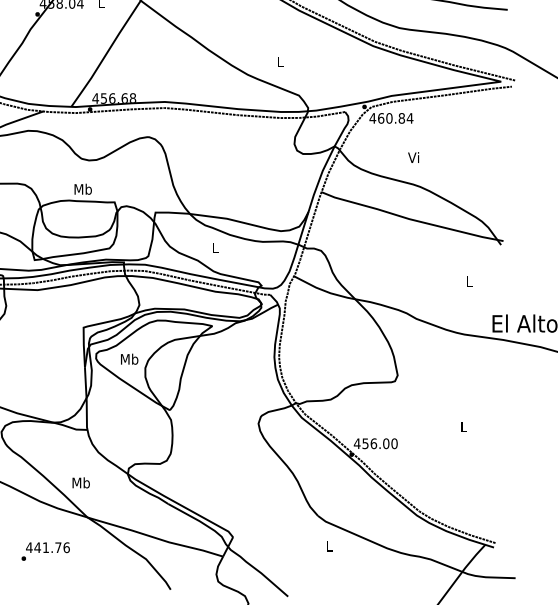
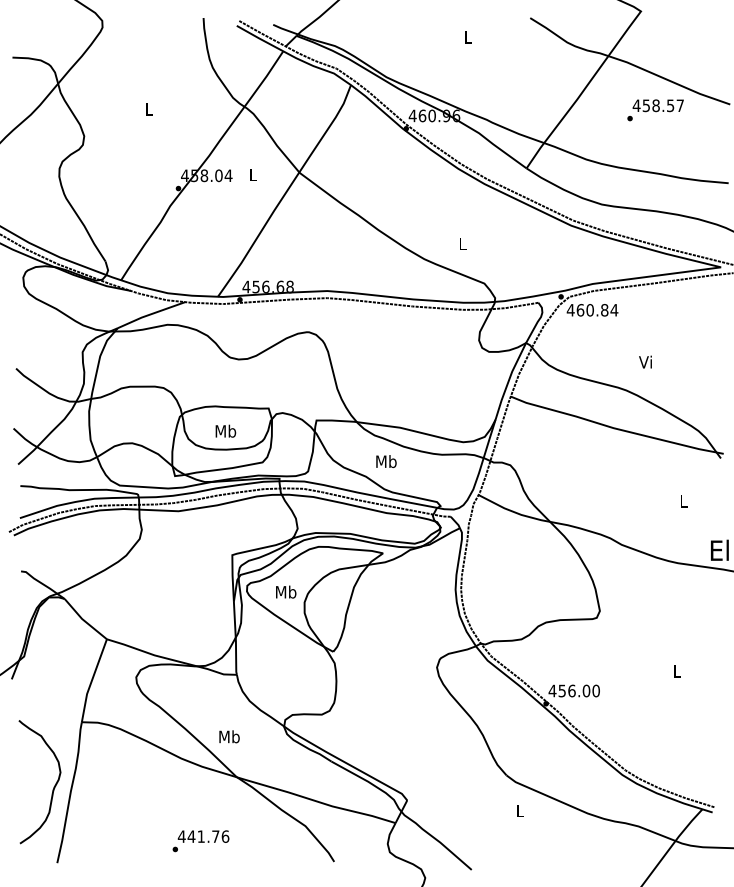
text: (413, 157) -> (645, 361), moved
text: (82, 188) -> (225, 430), moved
text: (215, 247) -> (386, 461), L -> Mb
text: (45, 551) -> (200, 841), moved

